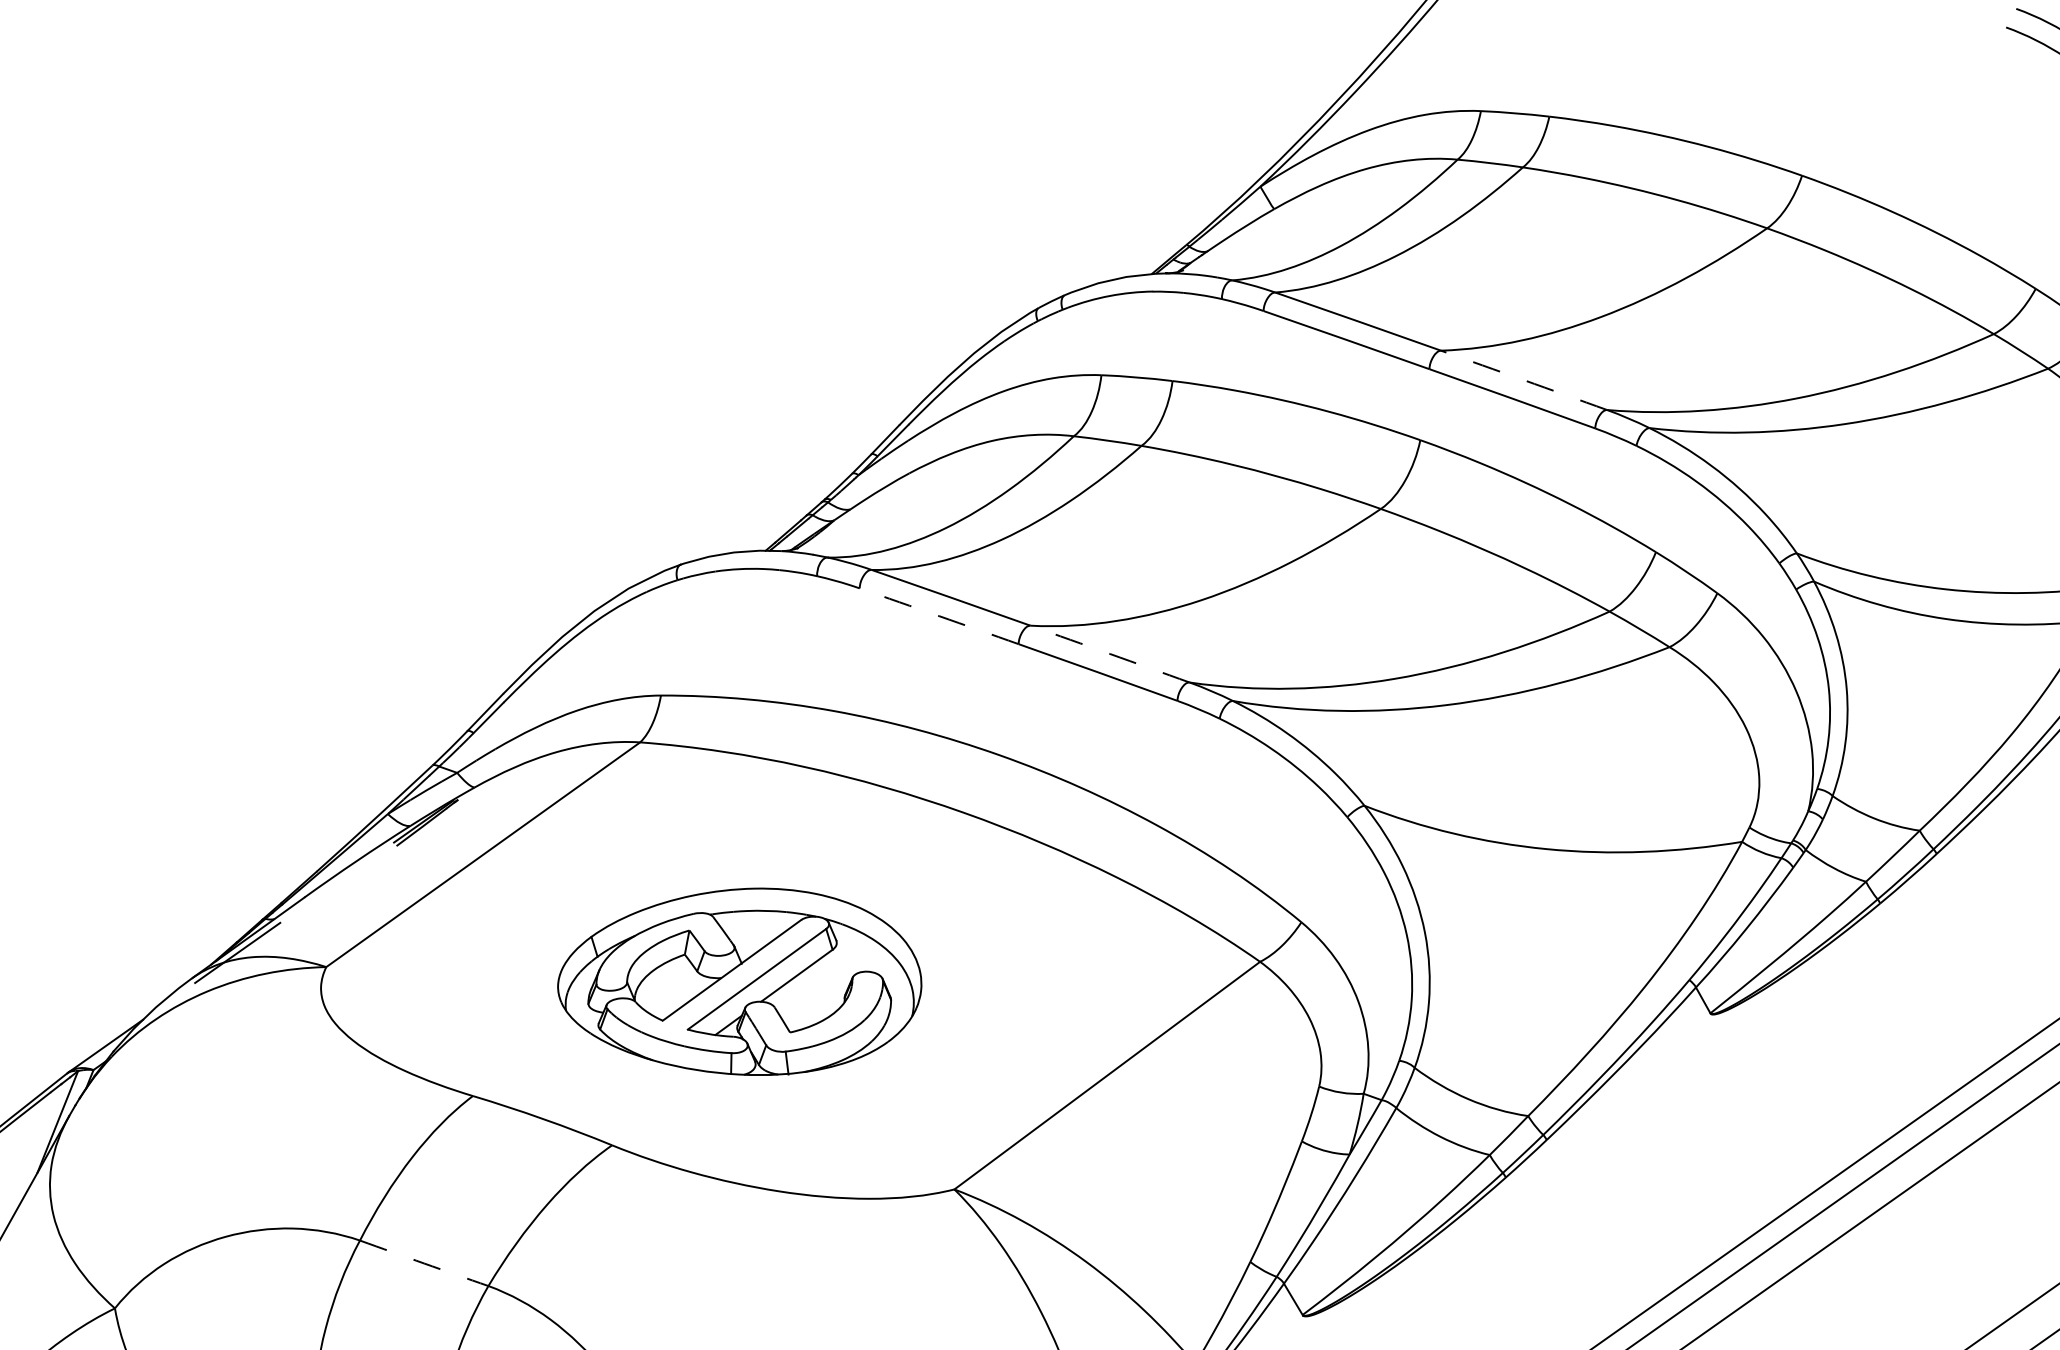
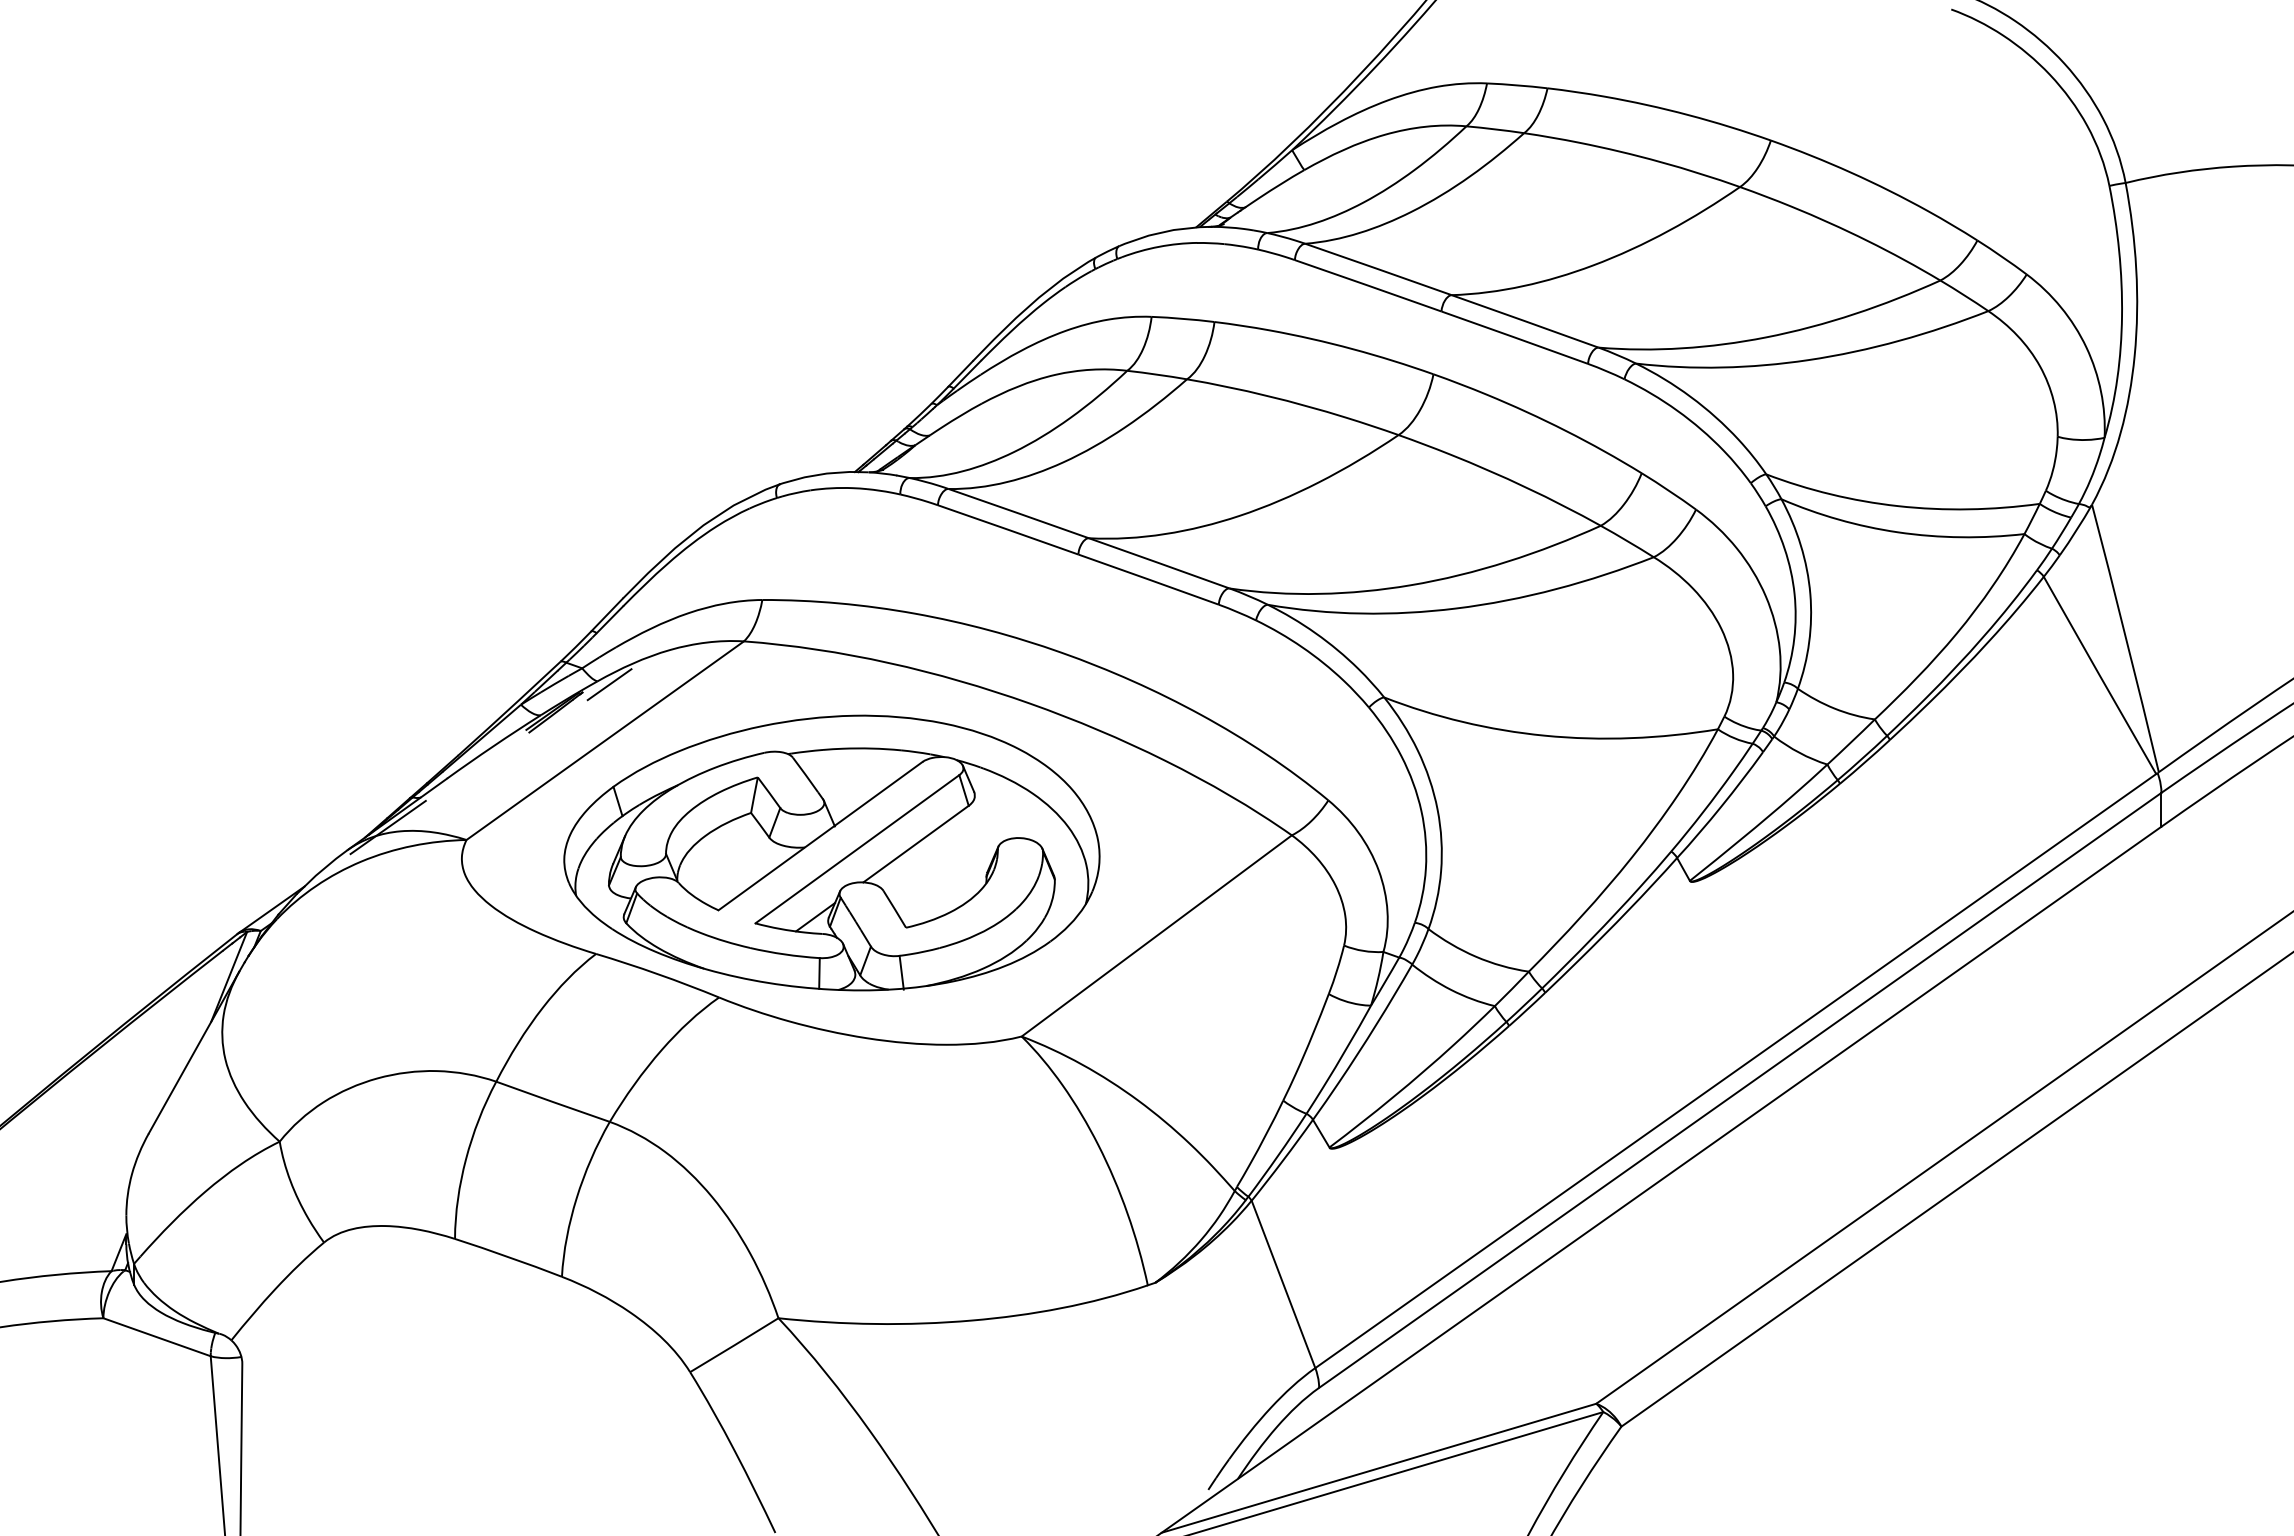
arc: (1524, 380) -> (1525, 321), dashed -> solid
arc: (939, 615) -> (1008, 529), dashed -> solid
arc: (1110, 654) -> (1159, 563), dashed -> solid
line: (488, 791) -> (609, 684), added
part: (739, 981) -> (831, 852), size x1.67
arc: (424, 1262) -> (553, 1101), dashed -> solid

